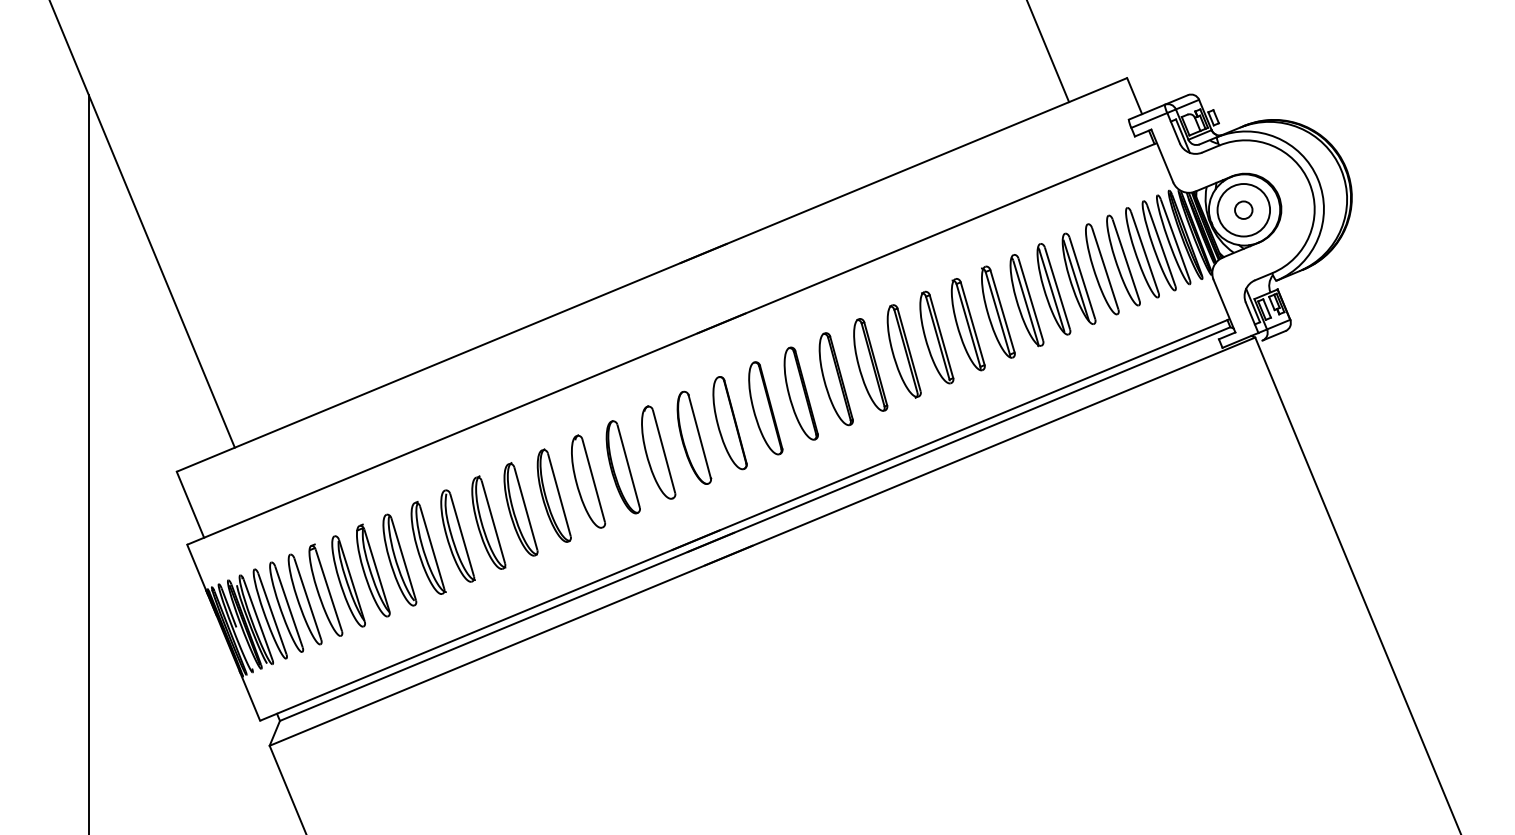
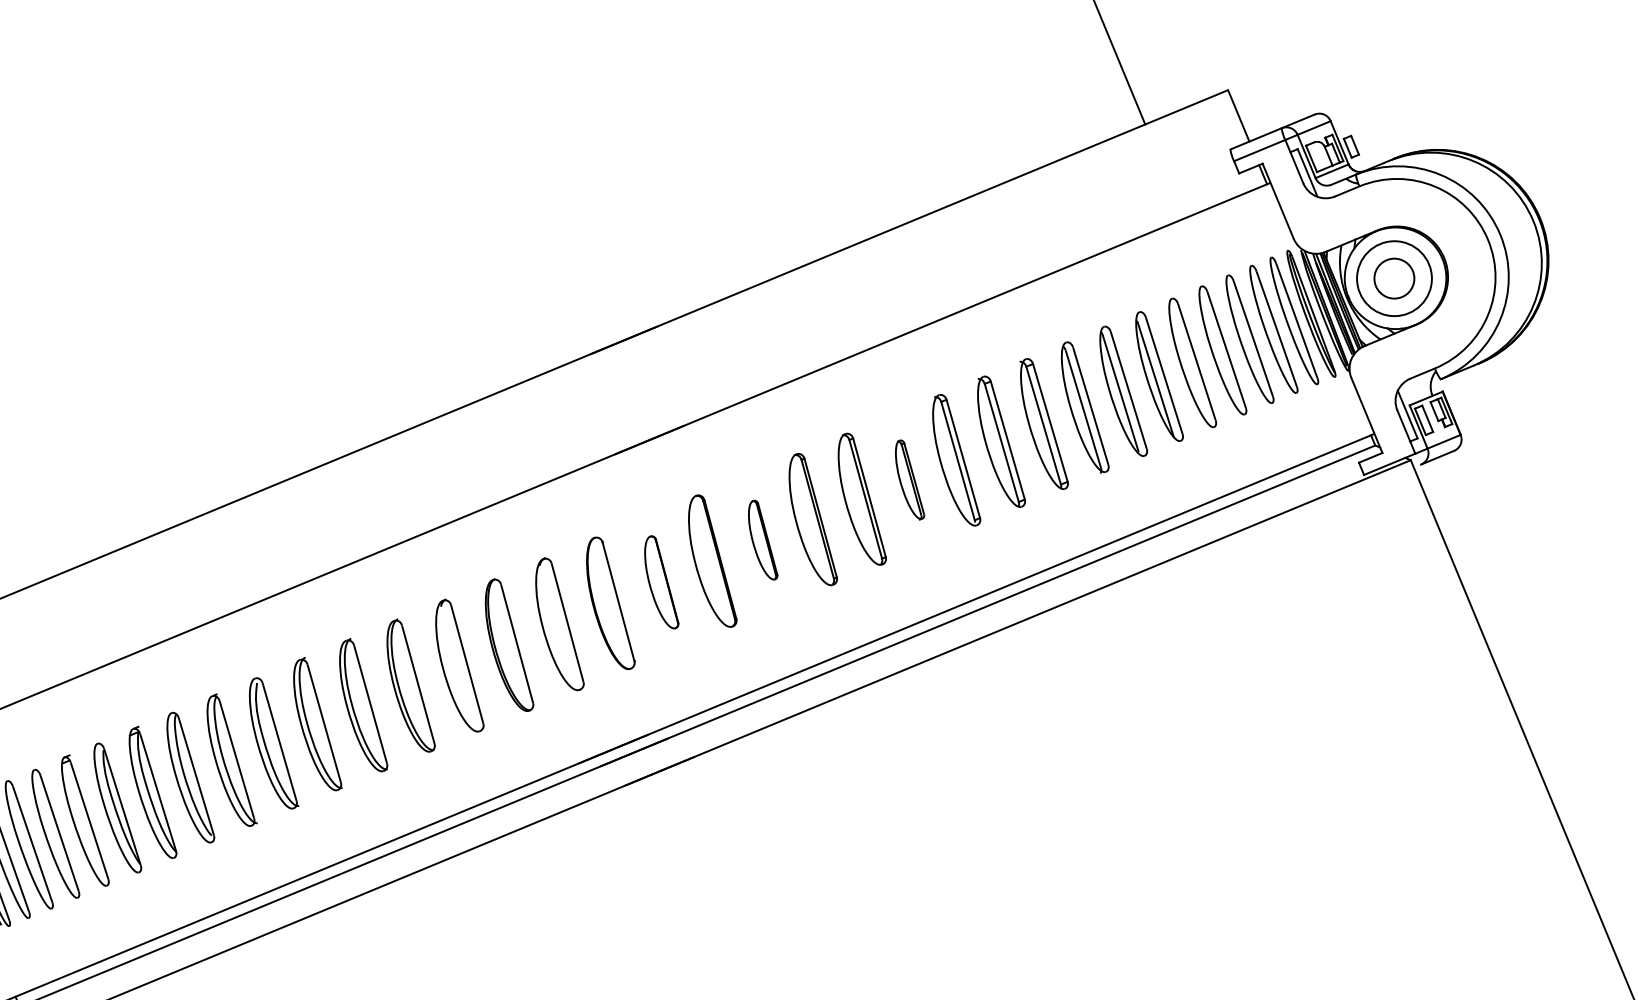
circle: (1243, 209) -> (1394, 277), size x1.6
part: (903, 351) -> (909, 480), size x0.6
part: (800, 393) -> (762, 540), size x0.6
part: (729, 423) -> (660, 582), size x0.7

